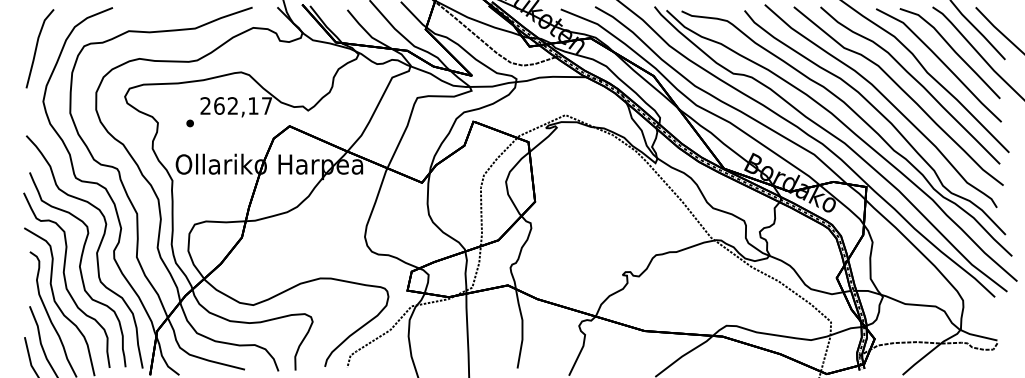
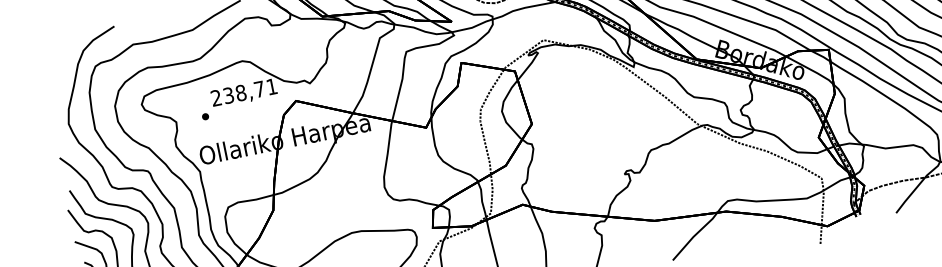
line: (37, 47) -> (53, 76), removed
text: (243, 105) -> (250, 90), 262,17 -> 238,71

